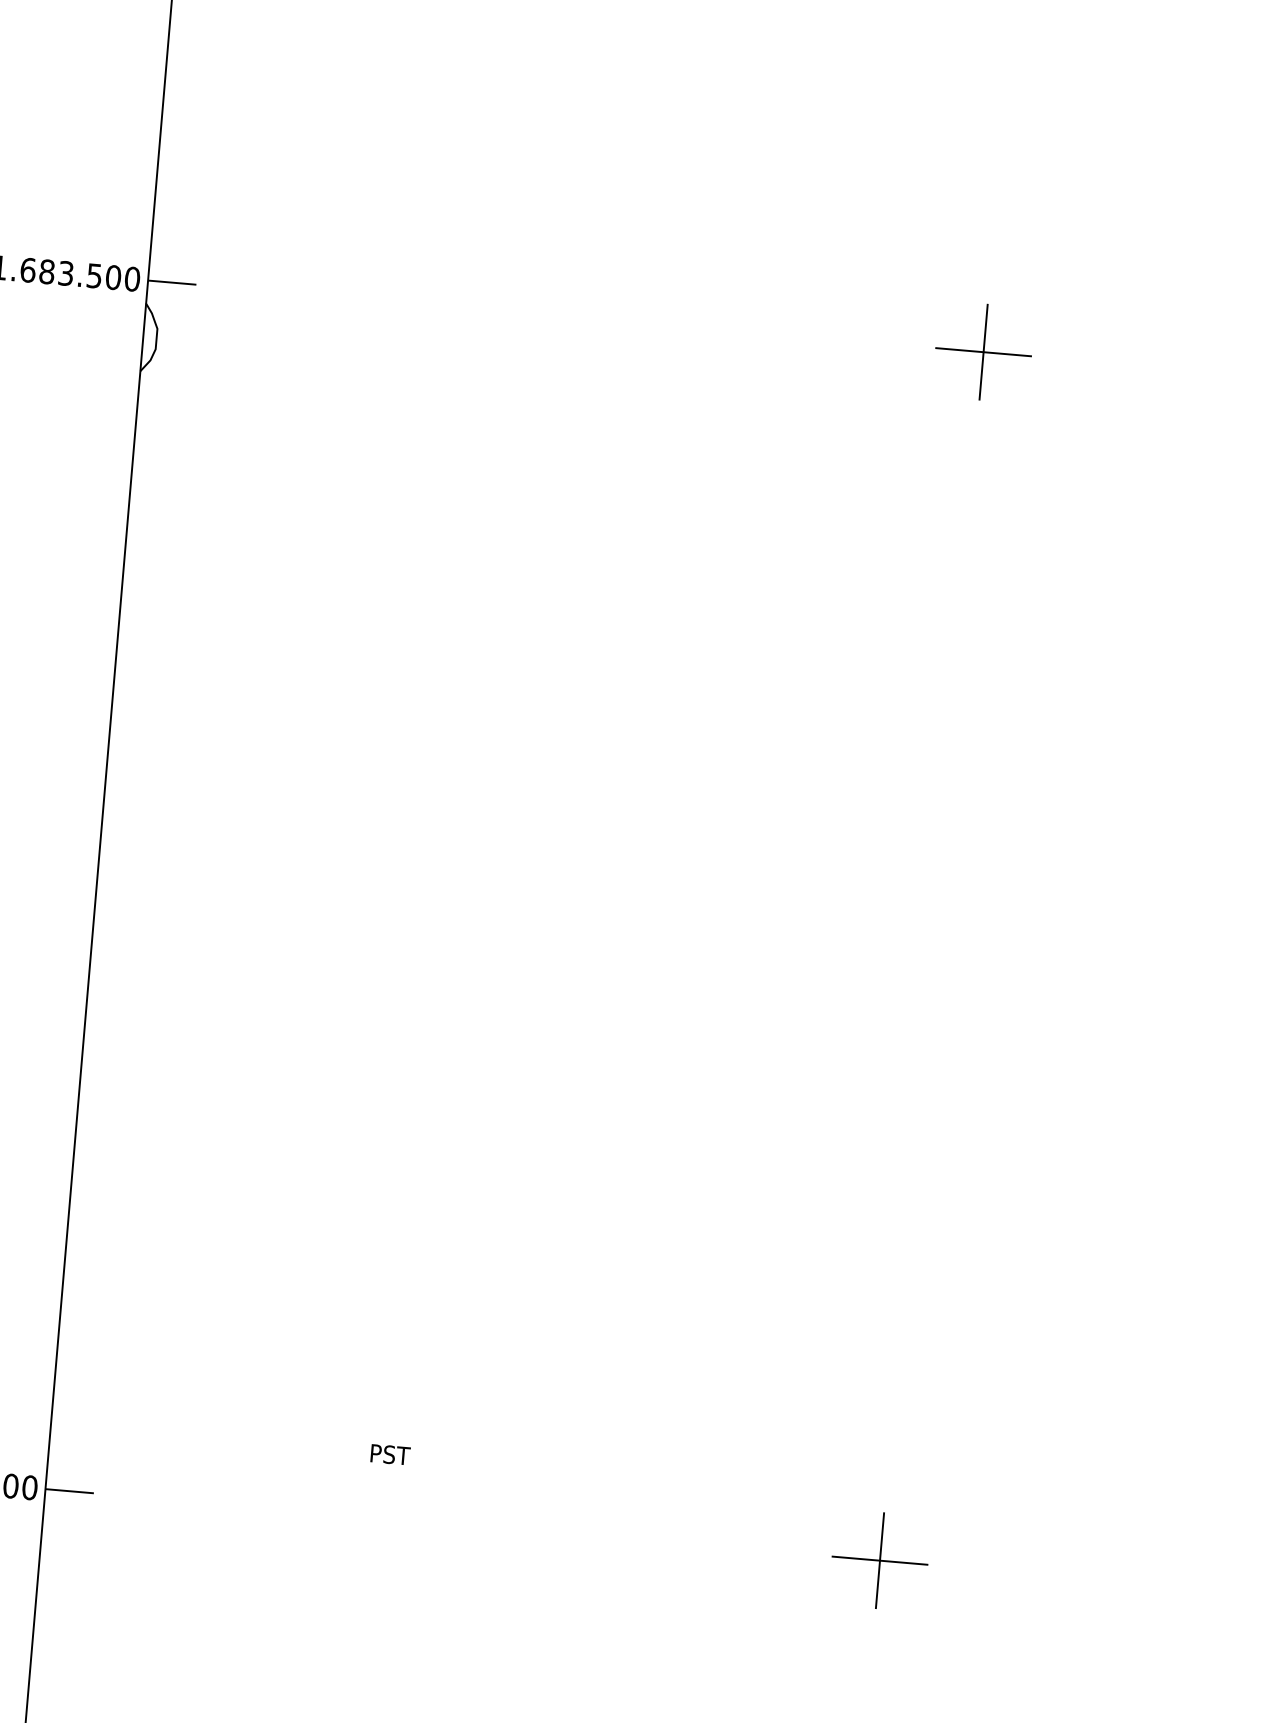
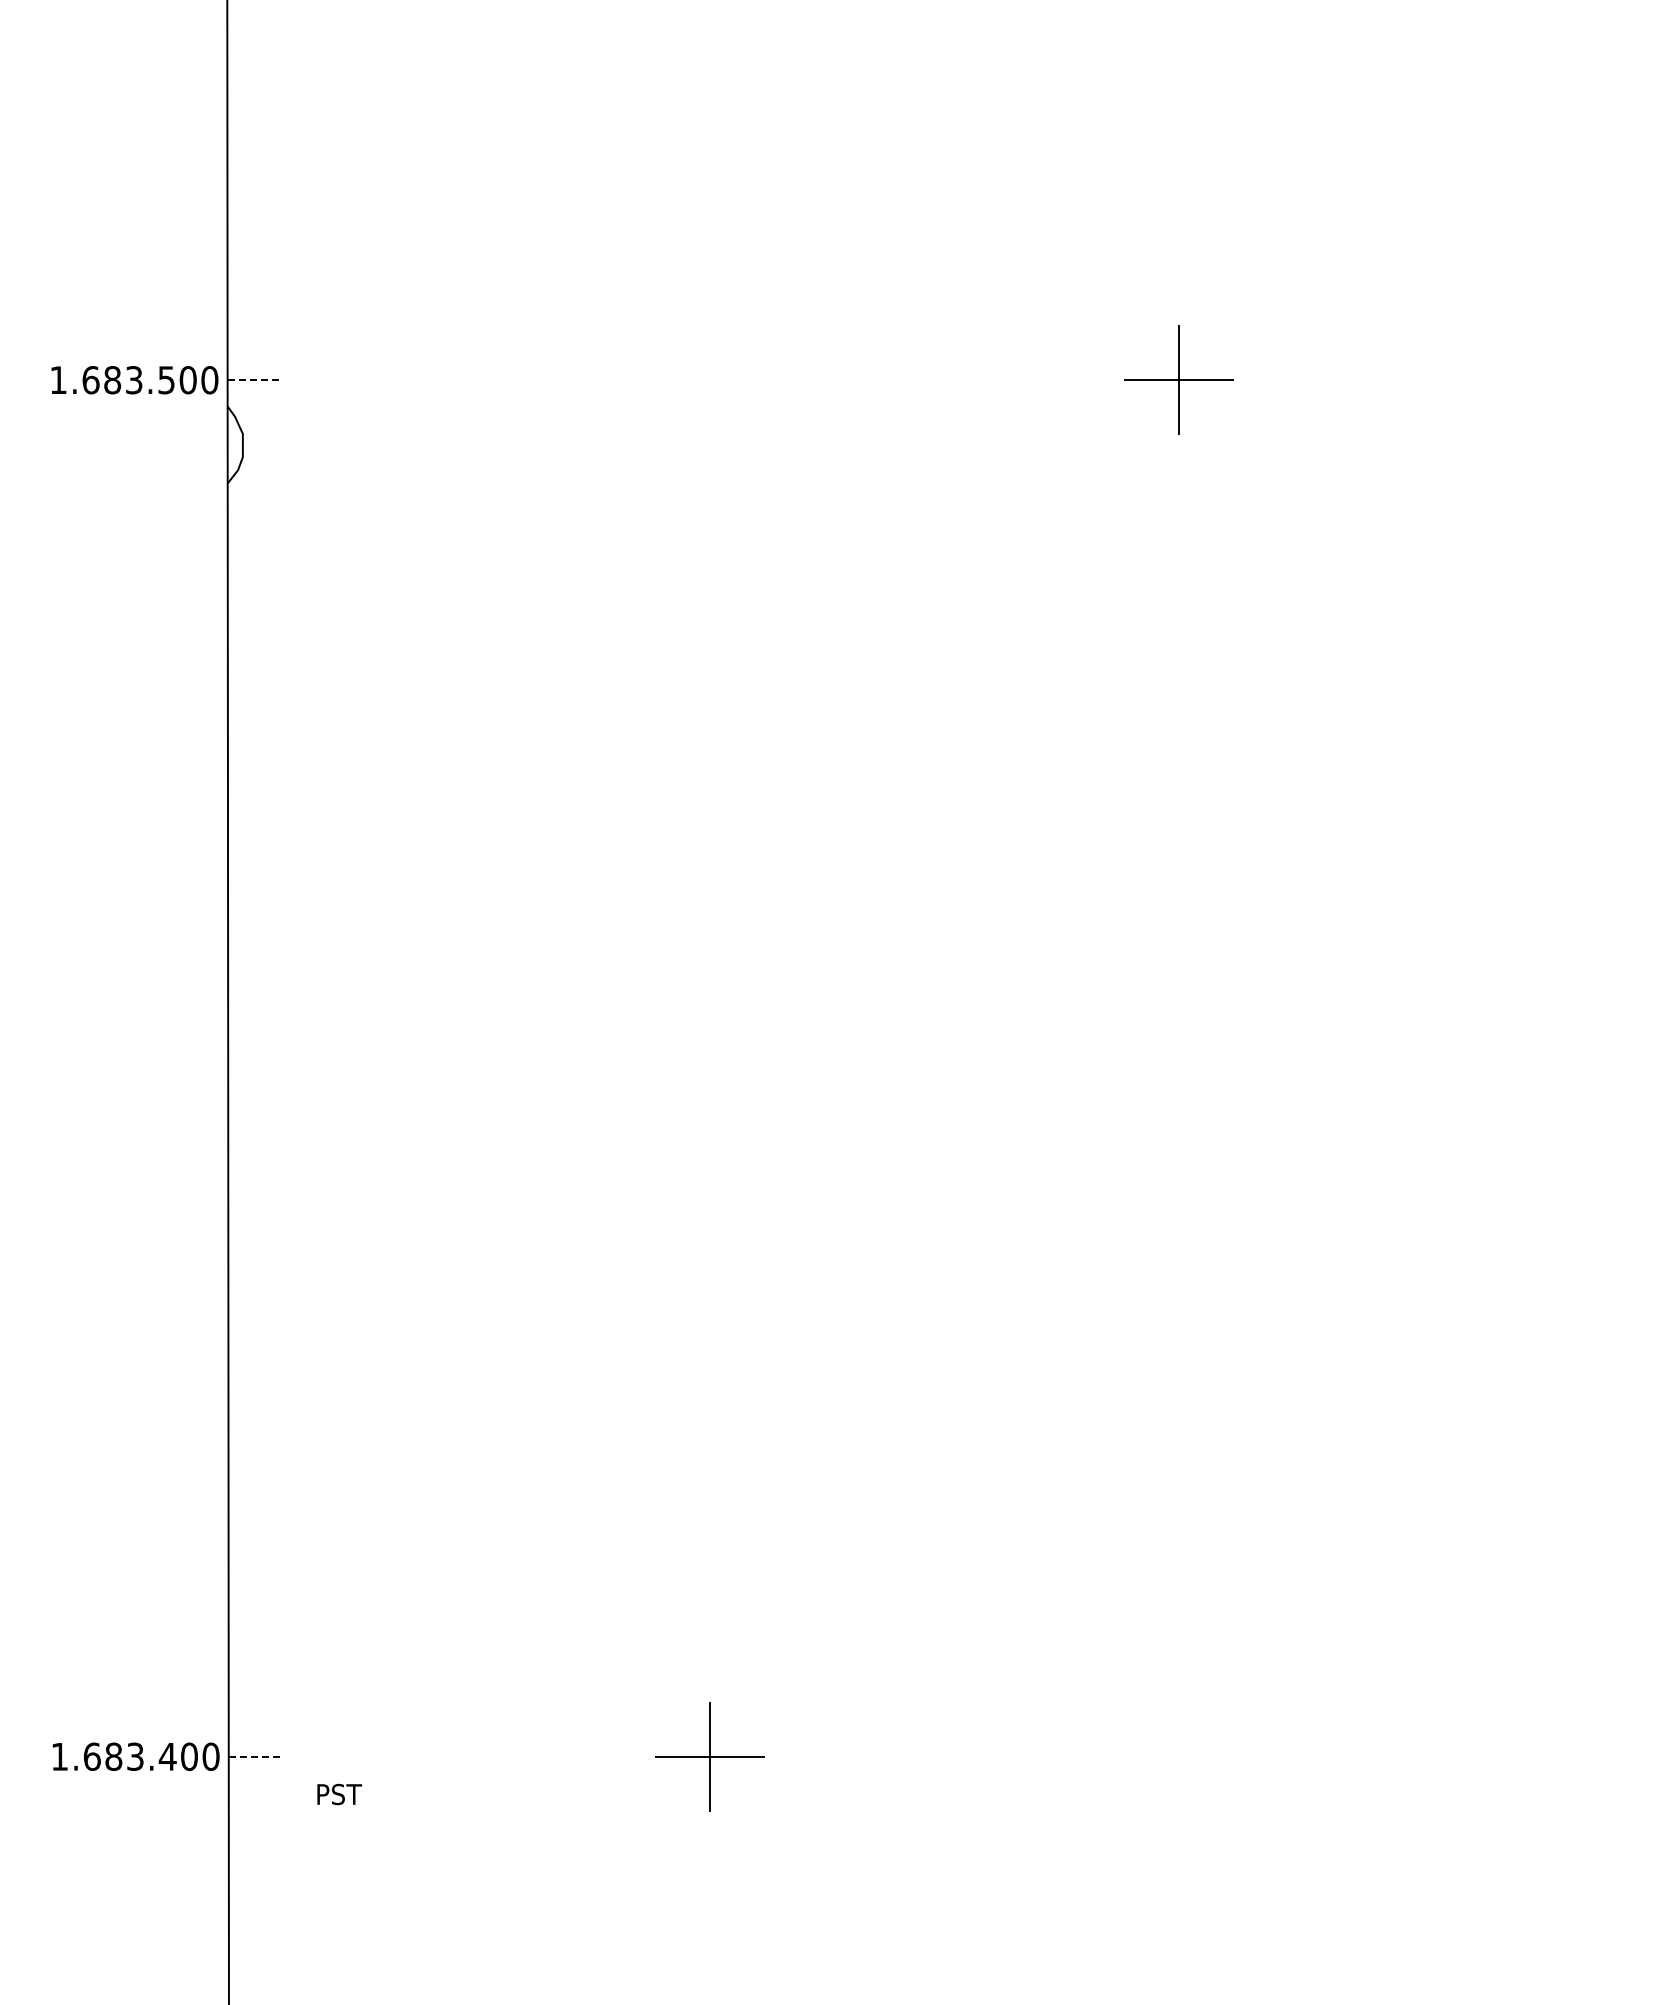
line: (172, 282) -> (255, 380), solid -> dashed
text: (390, 1454) -> (339, 1794), moved
line: (69, 1490) -> (256, 1756), solid -> dashed
part: (879, 1560) -> (709, 1756), moved

